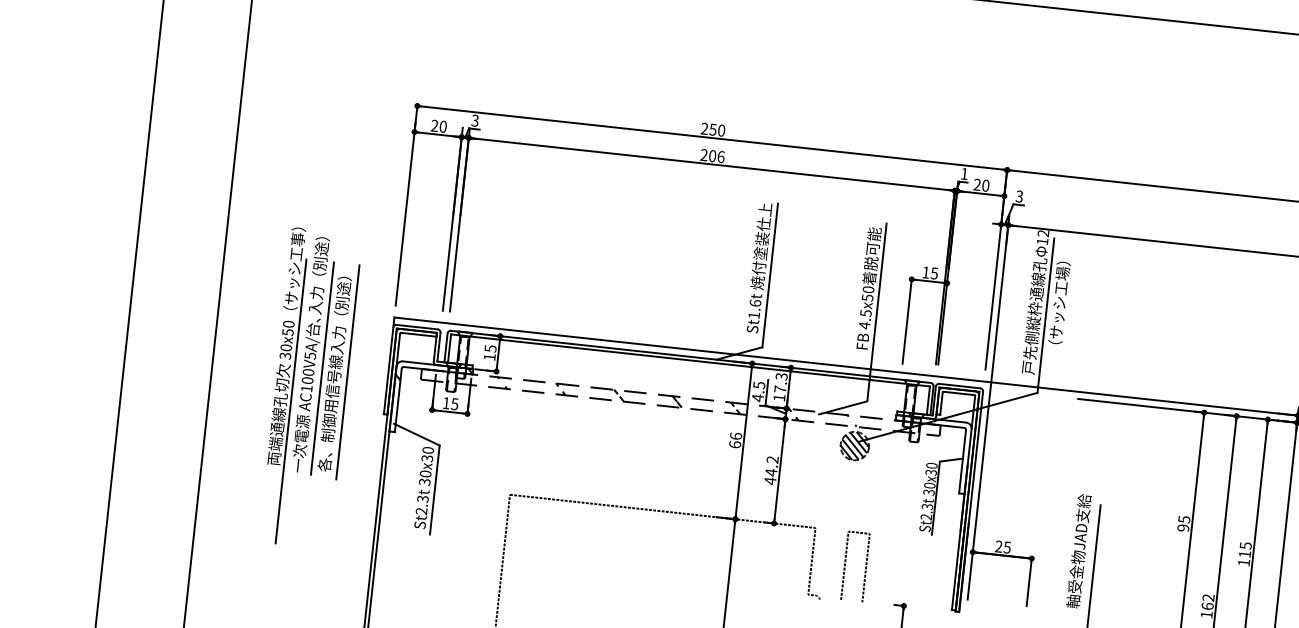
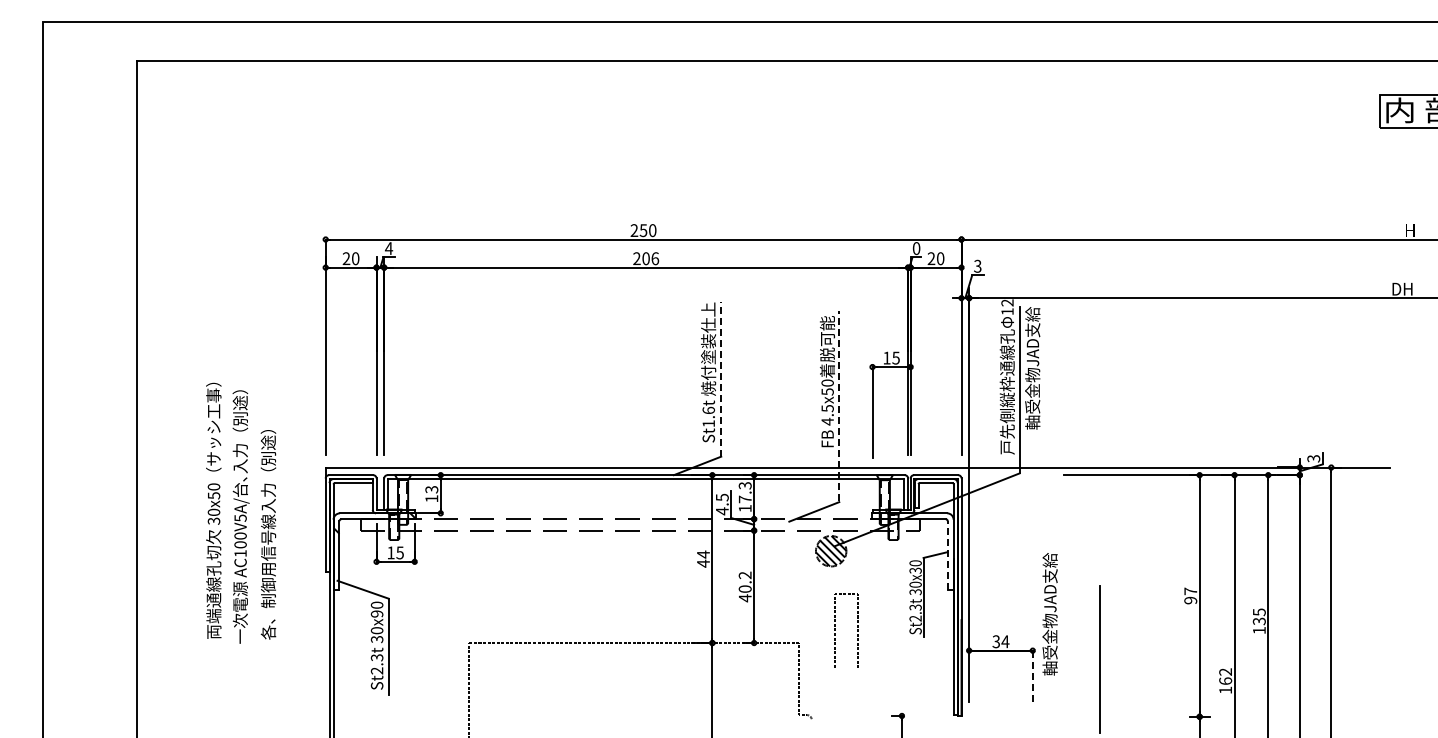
text: (475, 120) -> (389, 248), 3 -> 4
text: (964, 173) -> (916, 248), 1 -> 0
line: (770, 274) -> (721, 378), solid -> dashed
text: (1059, 296) -> (1032, 368), （サッシ工場） -> 軸受金物JAD支給
line: (877, 311) -> (839, 405), solid -> dashed
text: (490, 348) -> (431, 489), 15 -> 13
line: (322, 367) -> (254, 529), removed
line: (348, 371) -> (282, 530), removed
line: (291, 401) -> (225, 568), removed
hatch: (676, 401) -> (636, 524), removed
text: (735, 439) -> (703, 558), 66 -> 44
text: (427, 458) -> (377, 613), 30x30 -> 30x90
line: (962, 460) -> (947, 554), solid -> dashed
text: (770, 472) -> (744, 589), 44.2 -> 40.2
text: (1184, 519) -> (1190, 591), 95 -> 97
text: (1002, 546) -> (1000, 641), 25 -> 34
text: (1078, 551) -> (1049, 614), moved
text: (1244, 554) -> (1258, 621), 115 -> 135
line: (844, 565) -> (835, 630), moved
line: (1028, 582) -> (1032, 676), solid -> dashed

